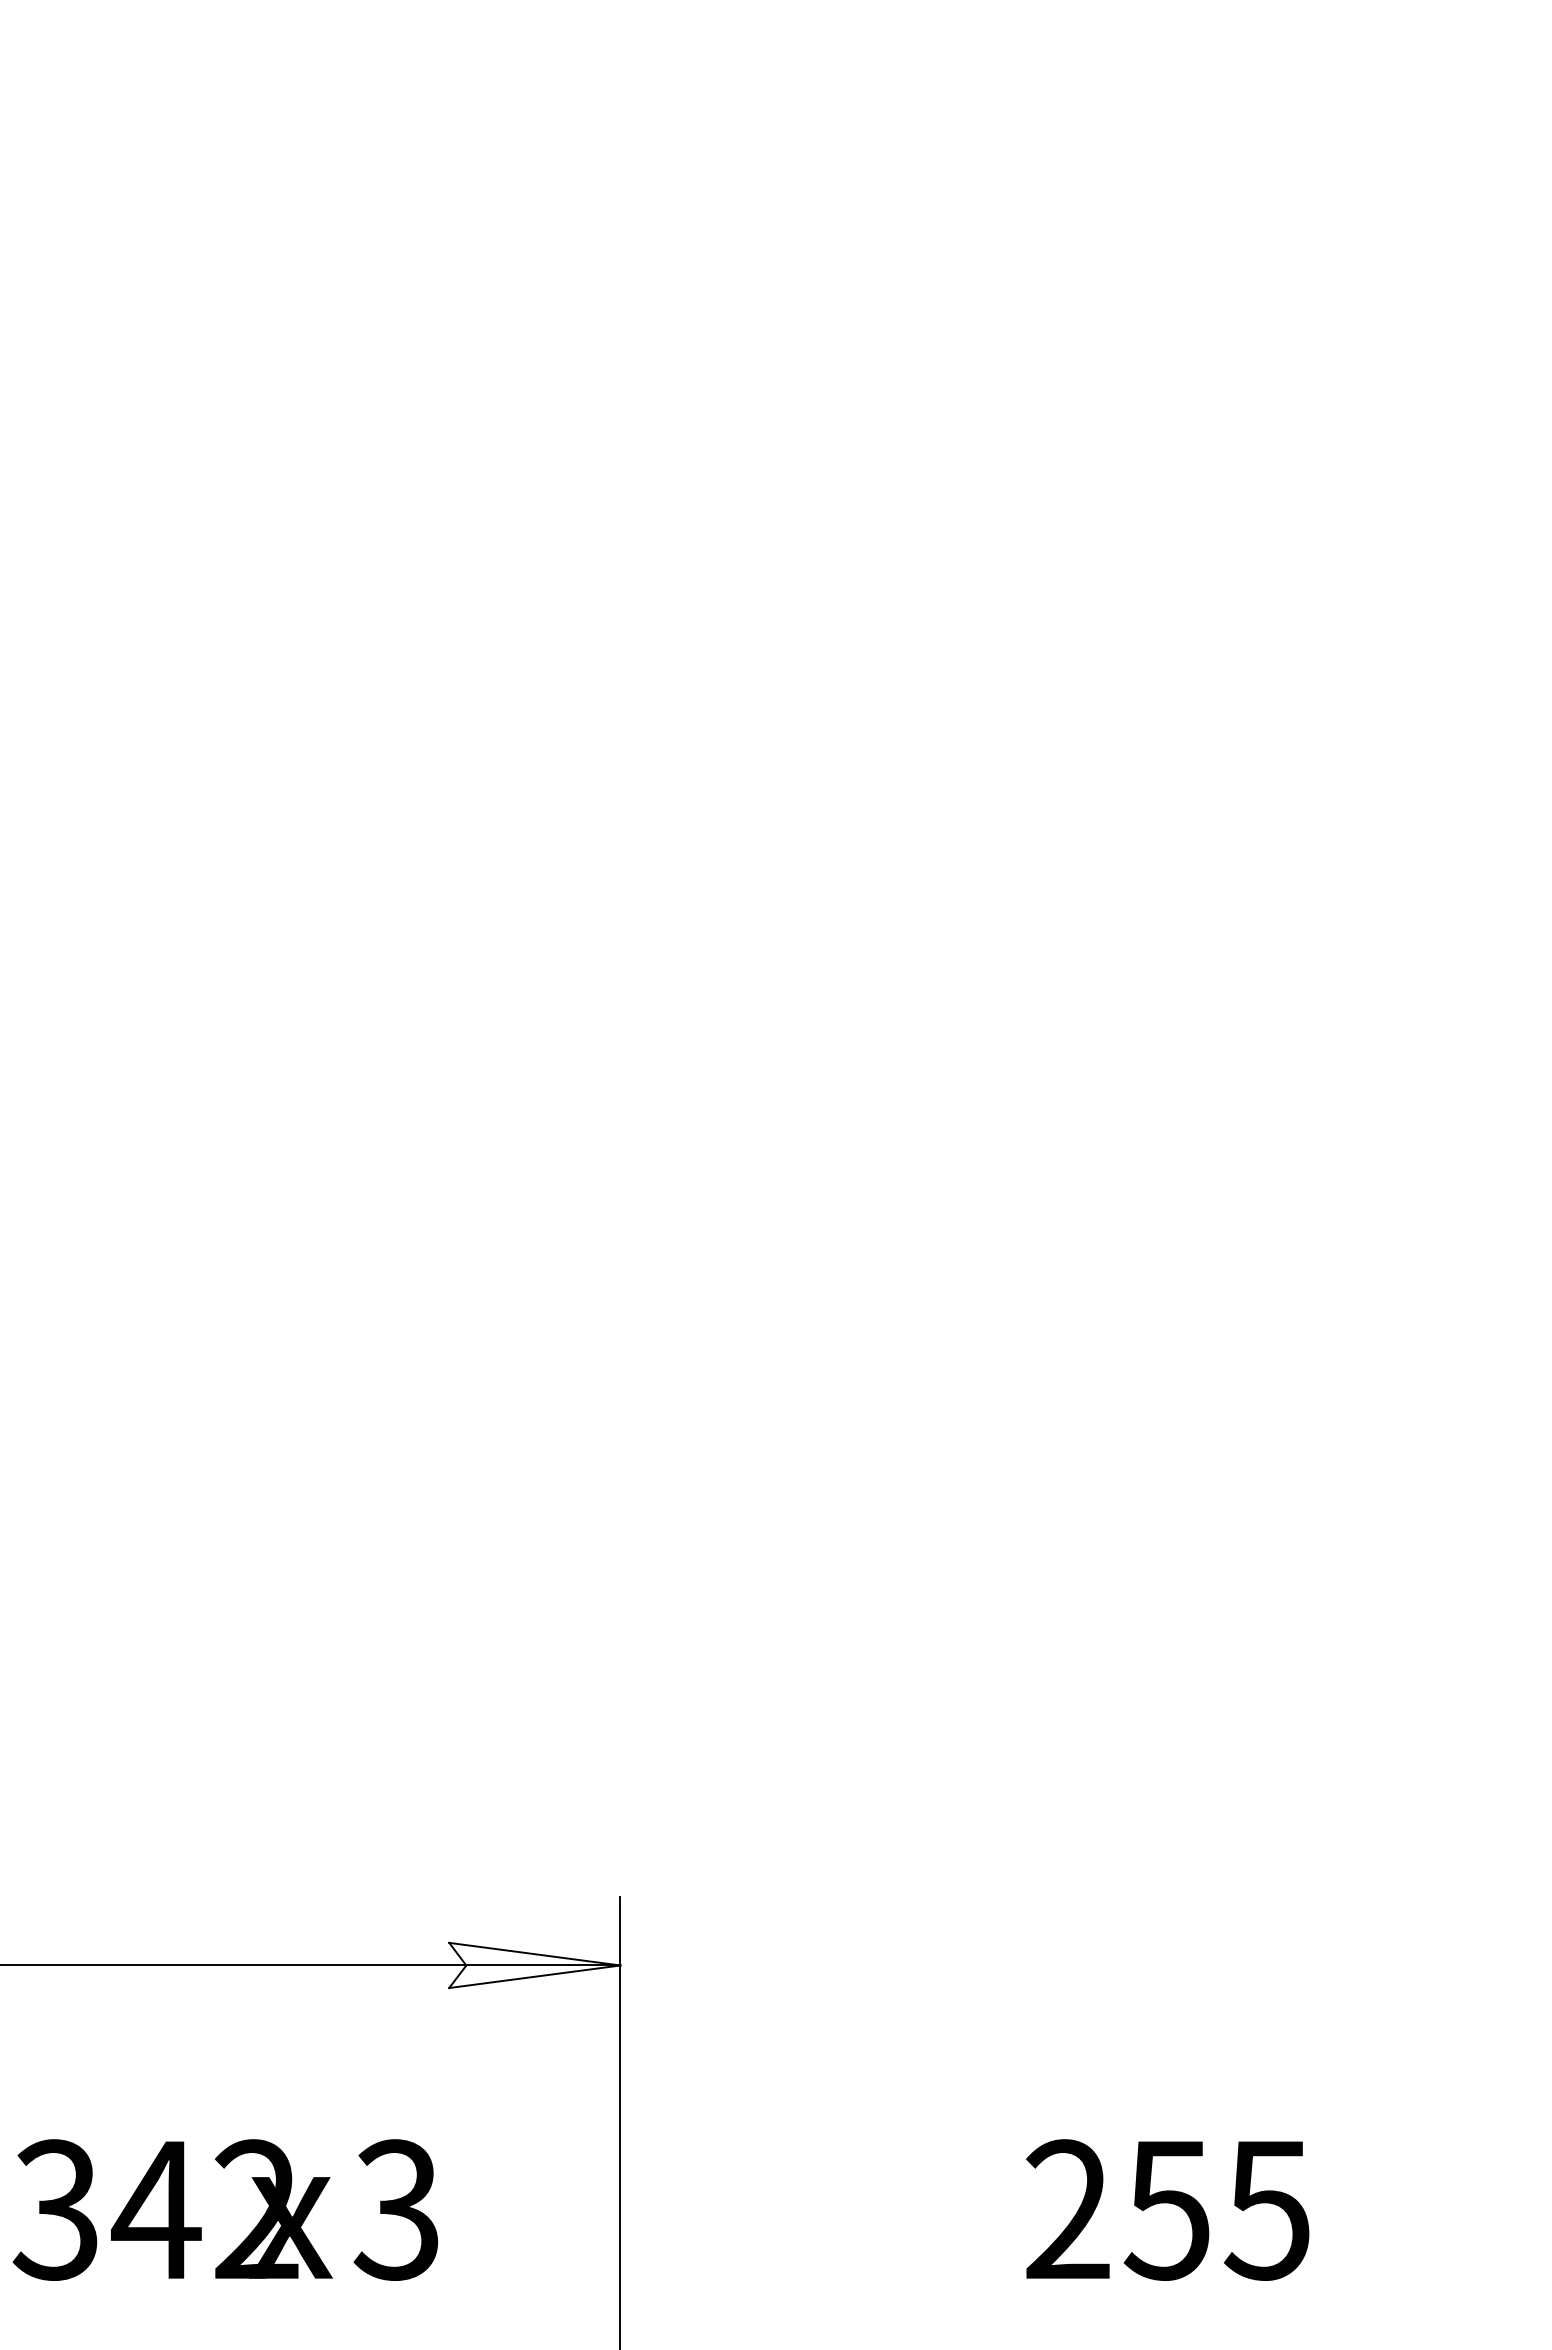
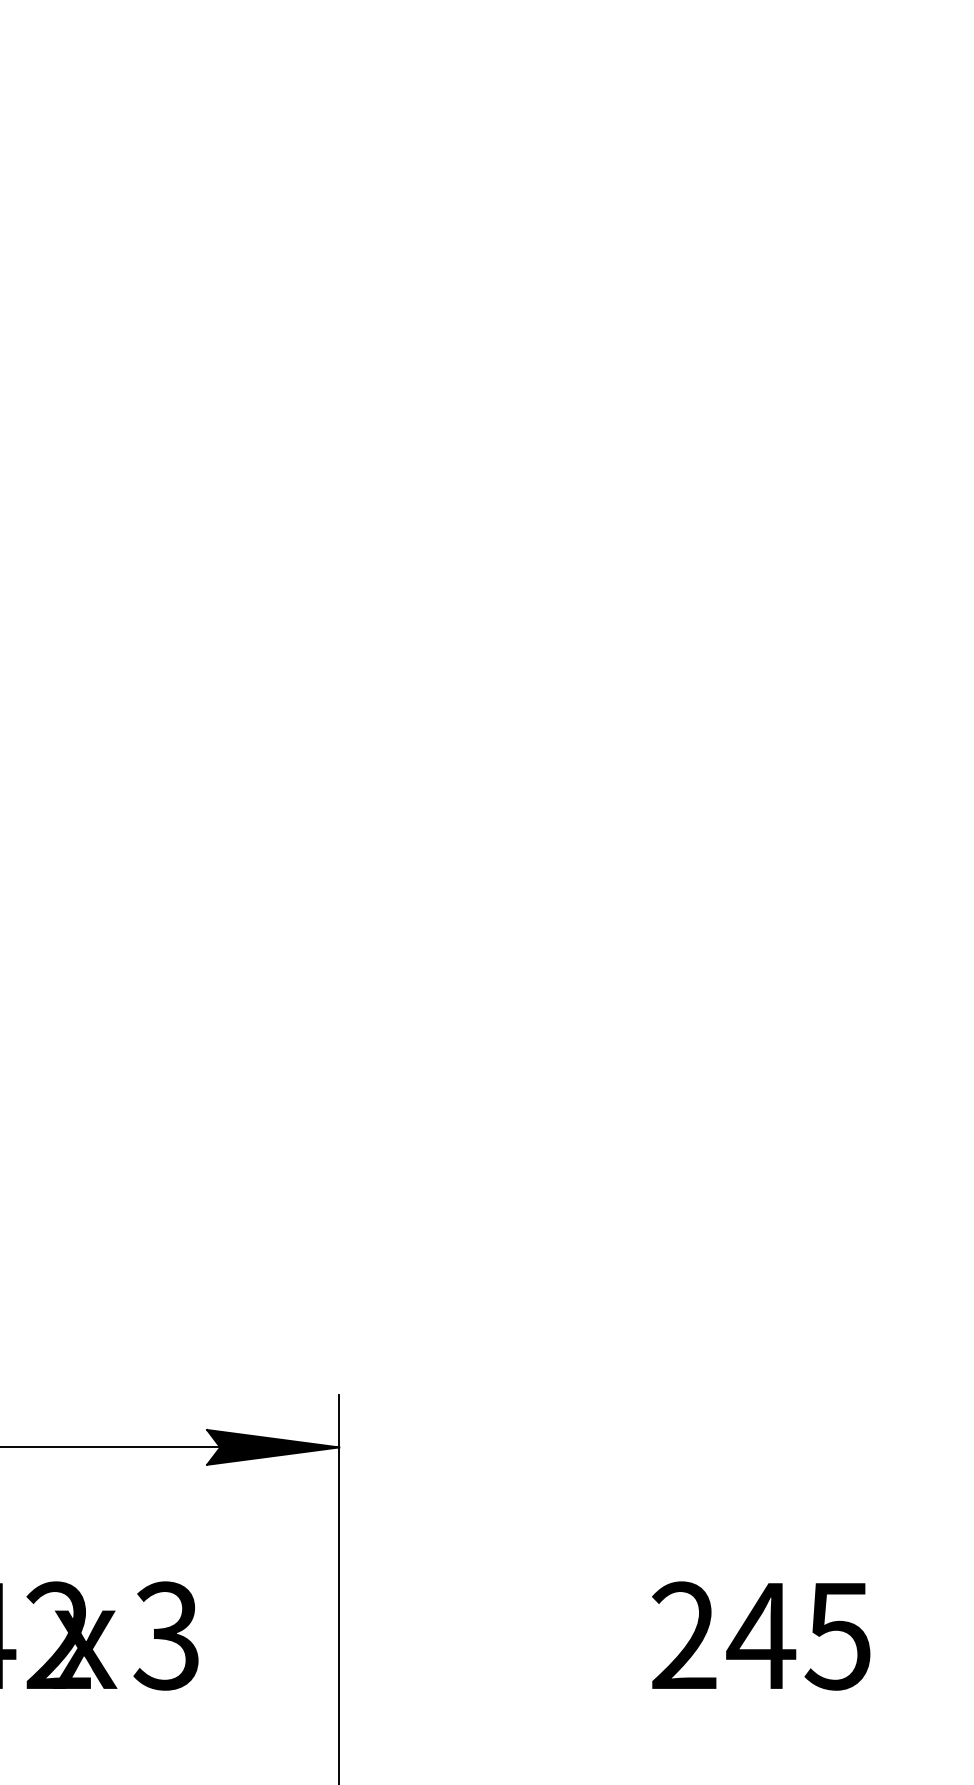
fill: (534, 1965) -> (272, 1447), added
text: (1167, 2210) -> (761, 1636), 255 -> 245

